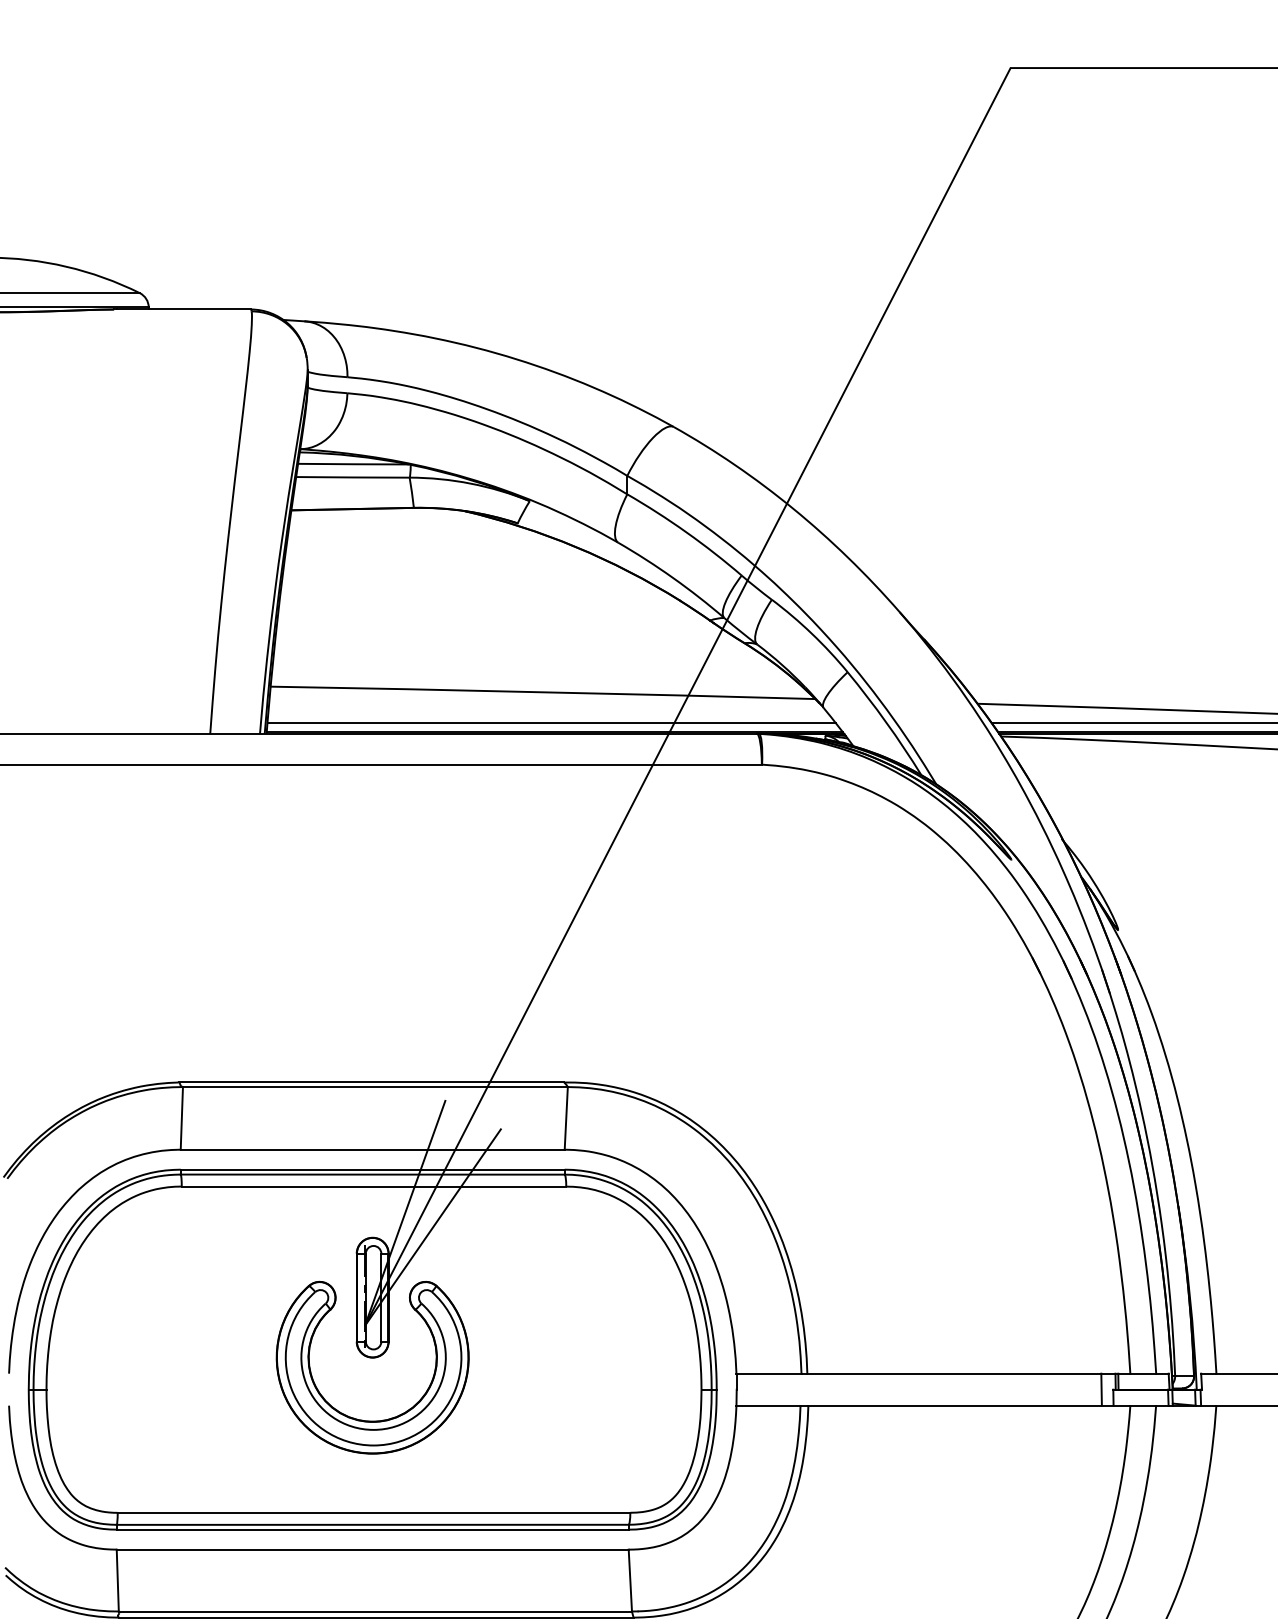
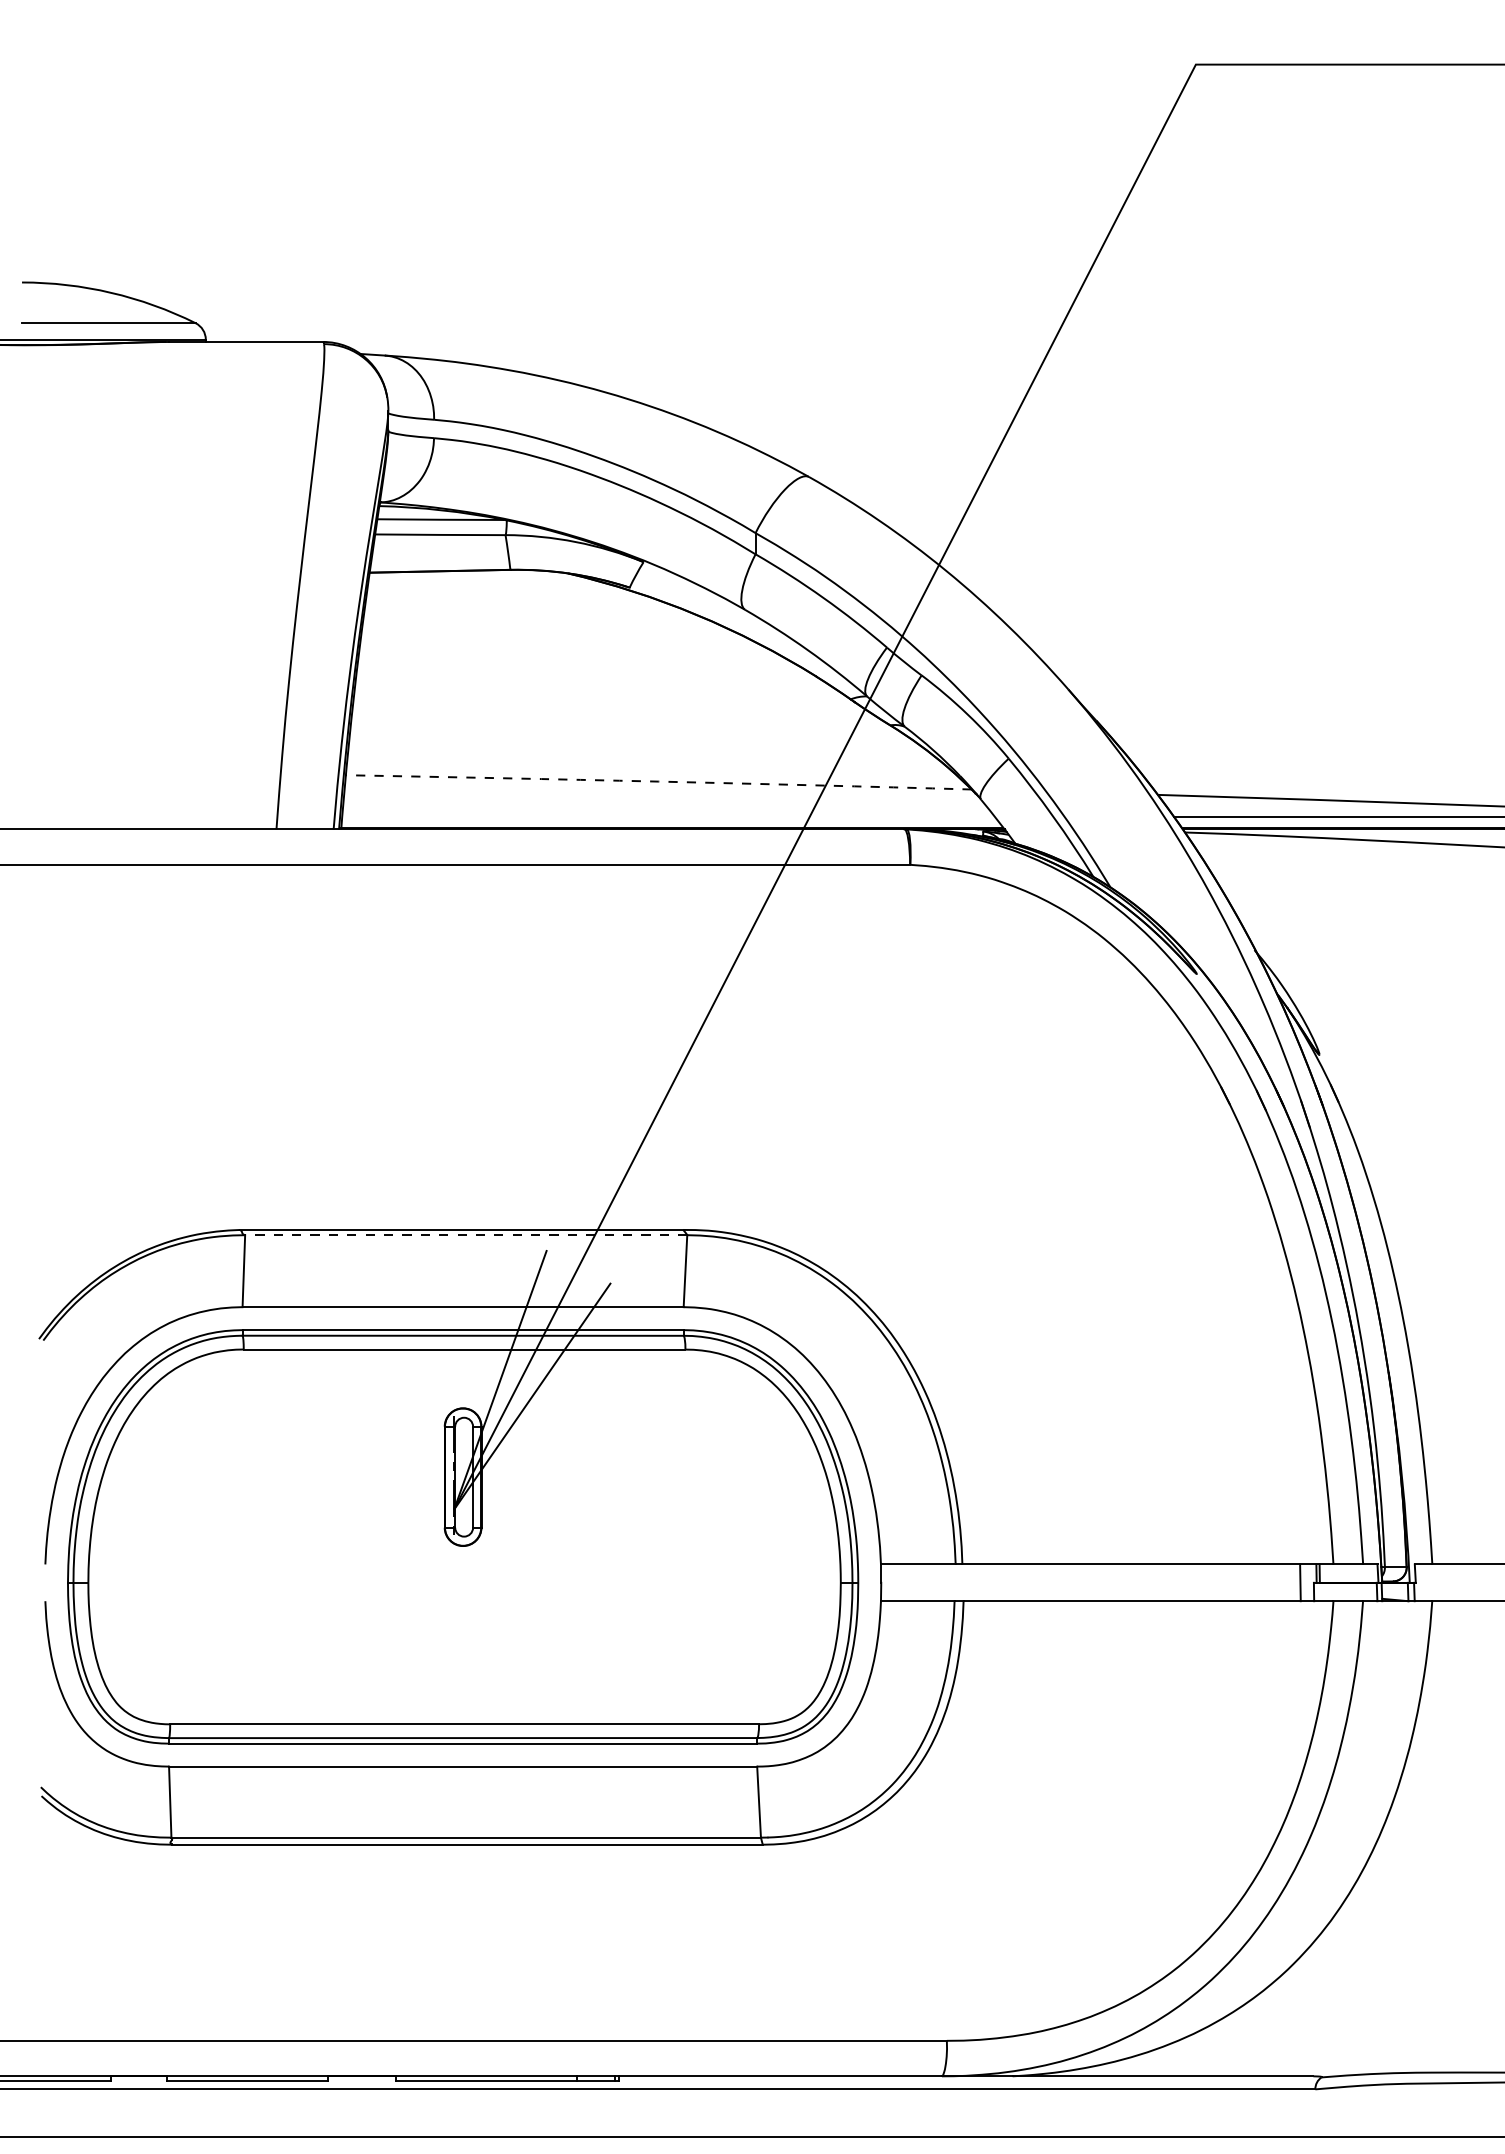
arc: (542, 692) -> (658, 781), solid -> dashed
line: (551, 722) -> (668, 816), removed
line: (374, 1087) -> (465, 1235), solid -> dashed
part: (381, 1419) -> (473, 1617), removed

